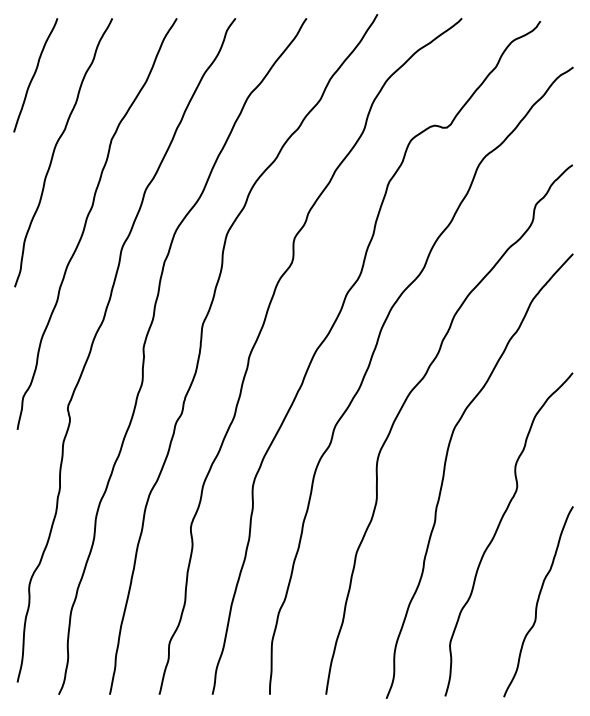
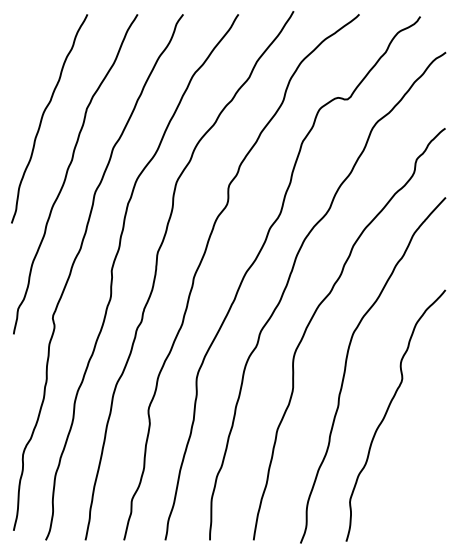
curve: (35, 75) -> (27, 58), removed
curve: (538, 601) -> (418, 467), removed

